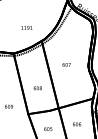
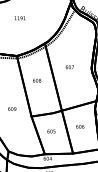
text: (26, 28) -> (19, 18), moved
text: (38, 88) -> (37, 80), moved

